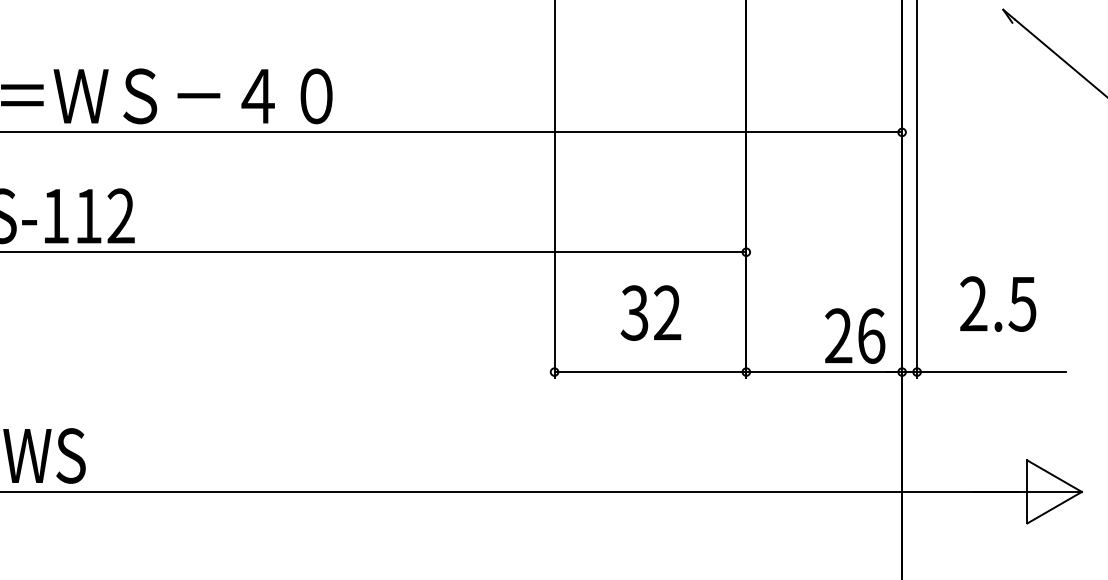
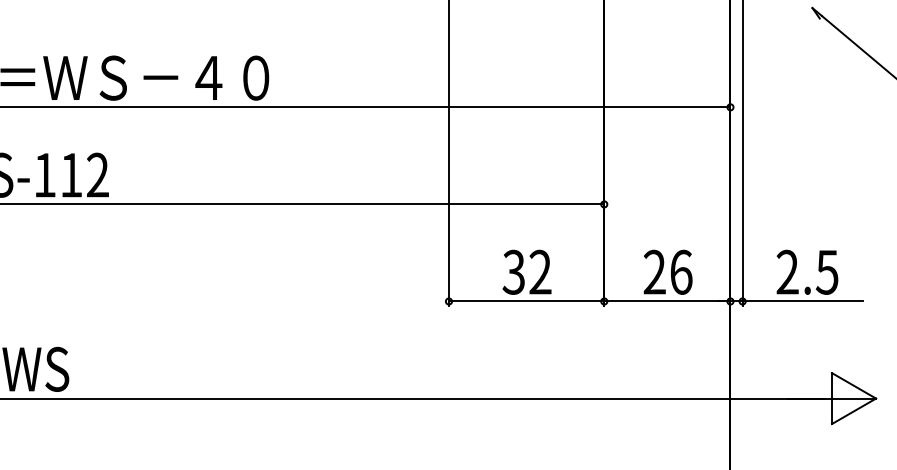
text: (998, 303) -> (807, 271), moved
text: (650, 312) -> (526, 271), moved
text: (855, 335) -> (668, 271), moved

